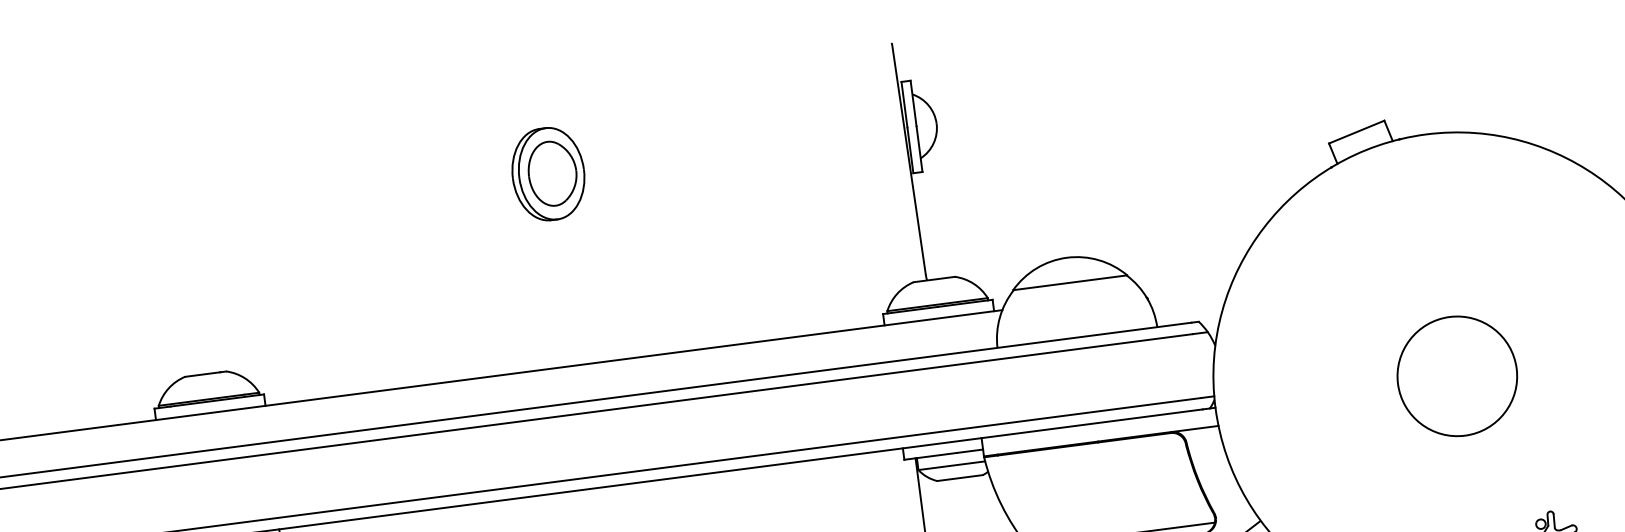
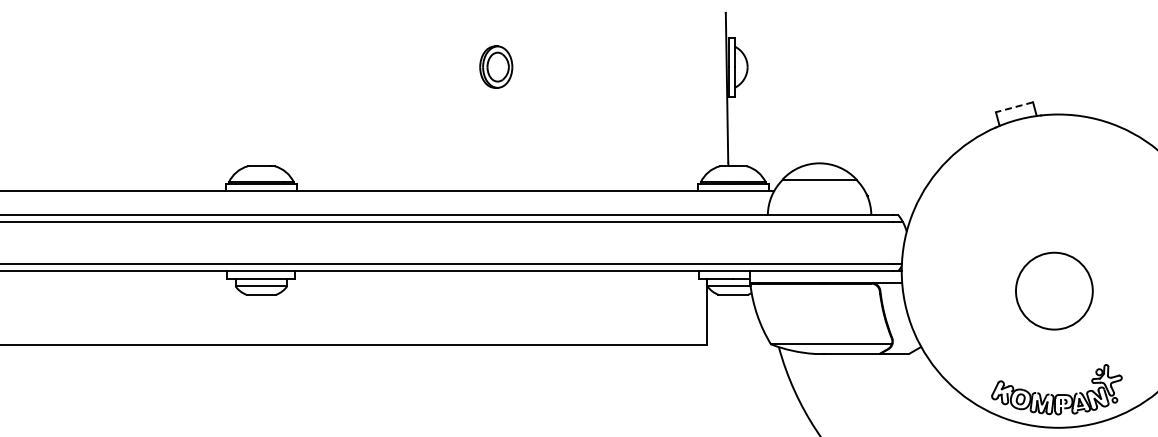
line: (1356, 132) -> (1014, 107), solid -> dashed
part: (548, 173) -> (496, 66), size x0.7
circle: (1457, 375) -> (1054, 290), moved

